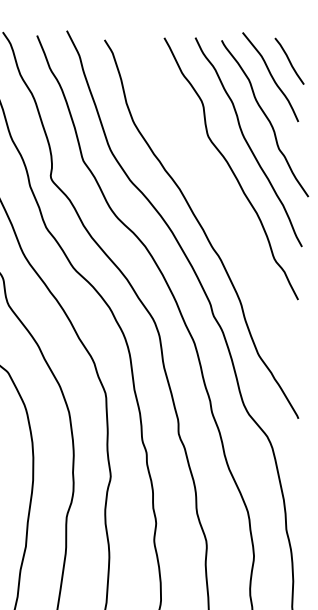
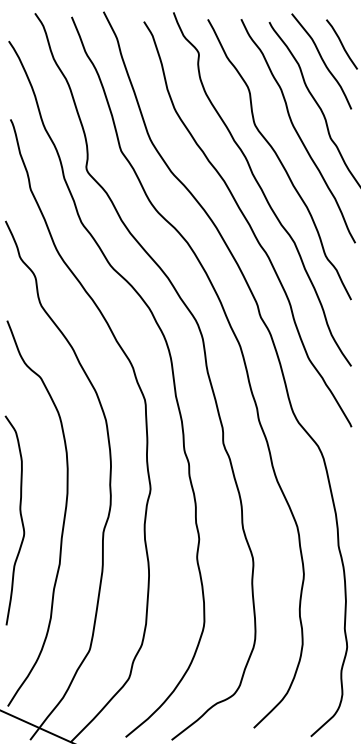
curve: (215, 196) -> (262, 189), added

